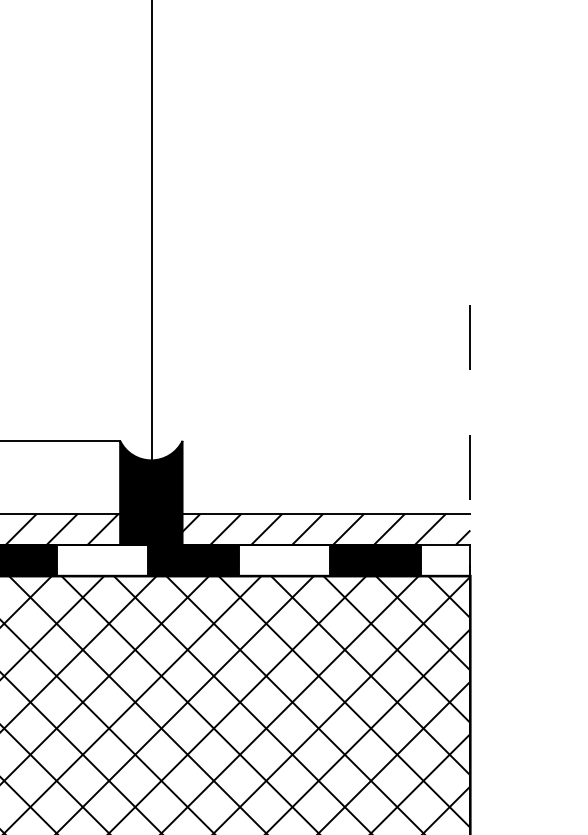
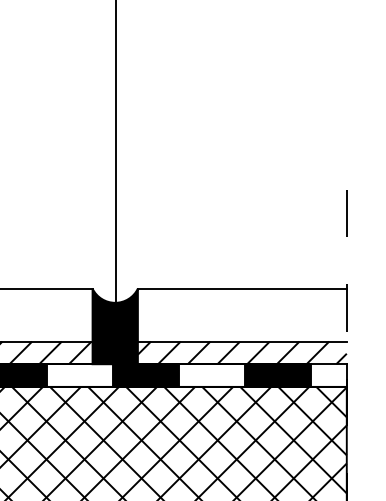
line: (326, 440) -> (242, 288), added

